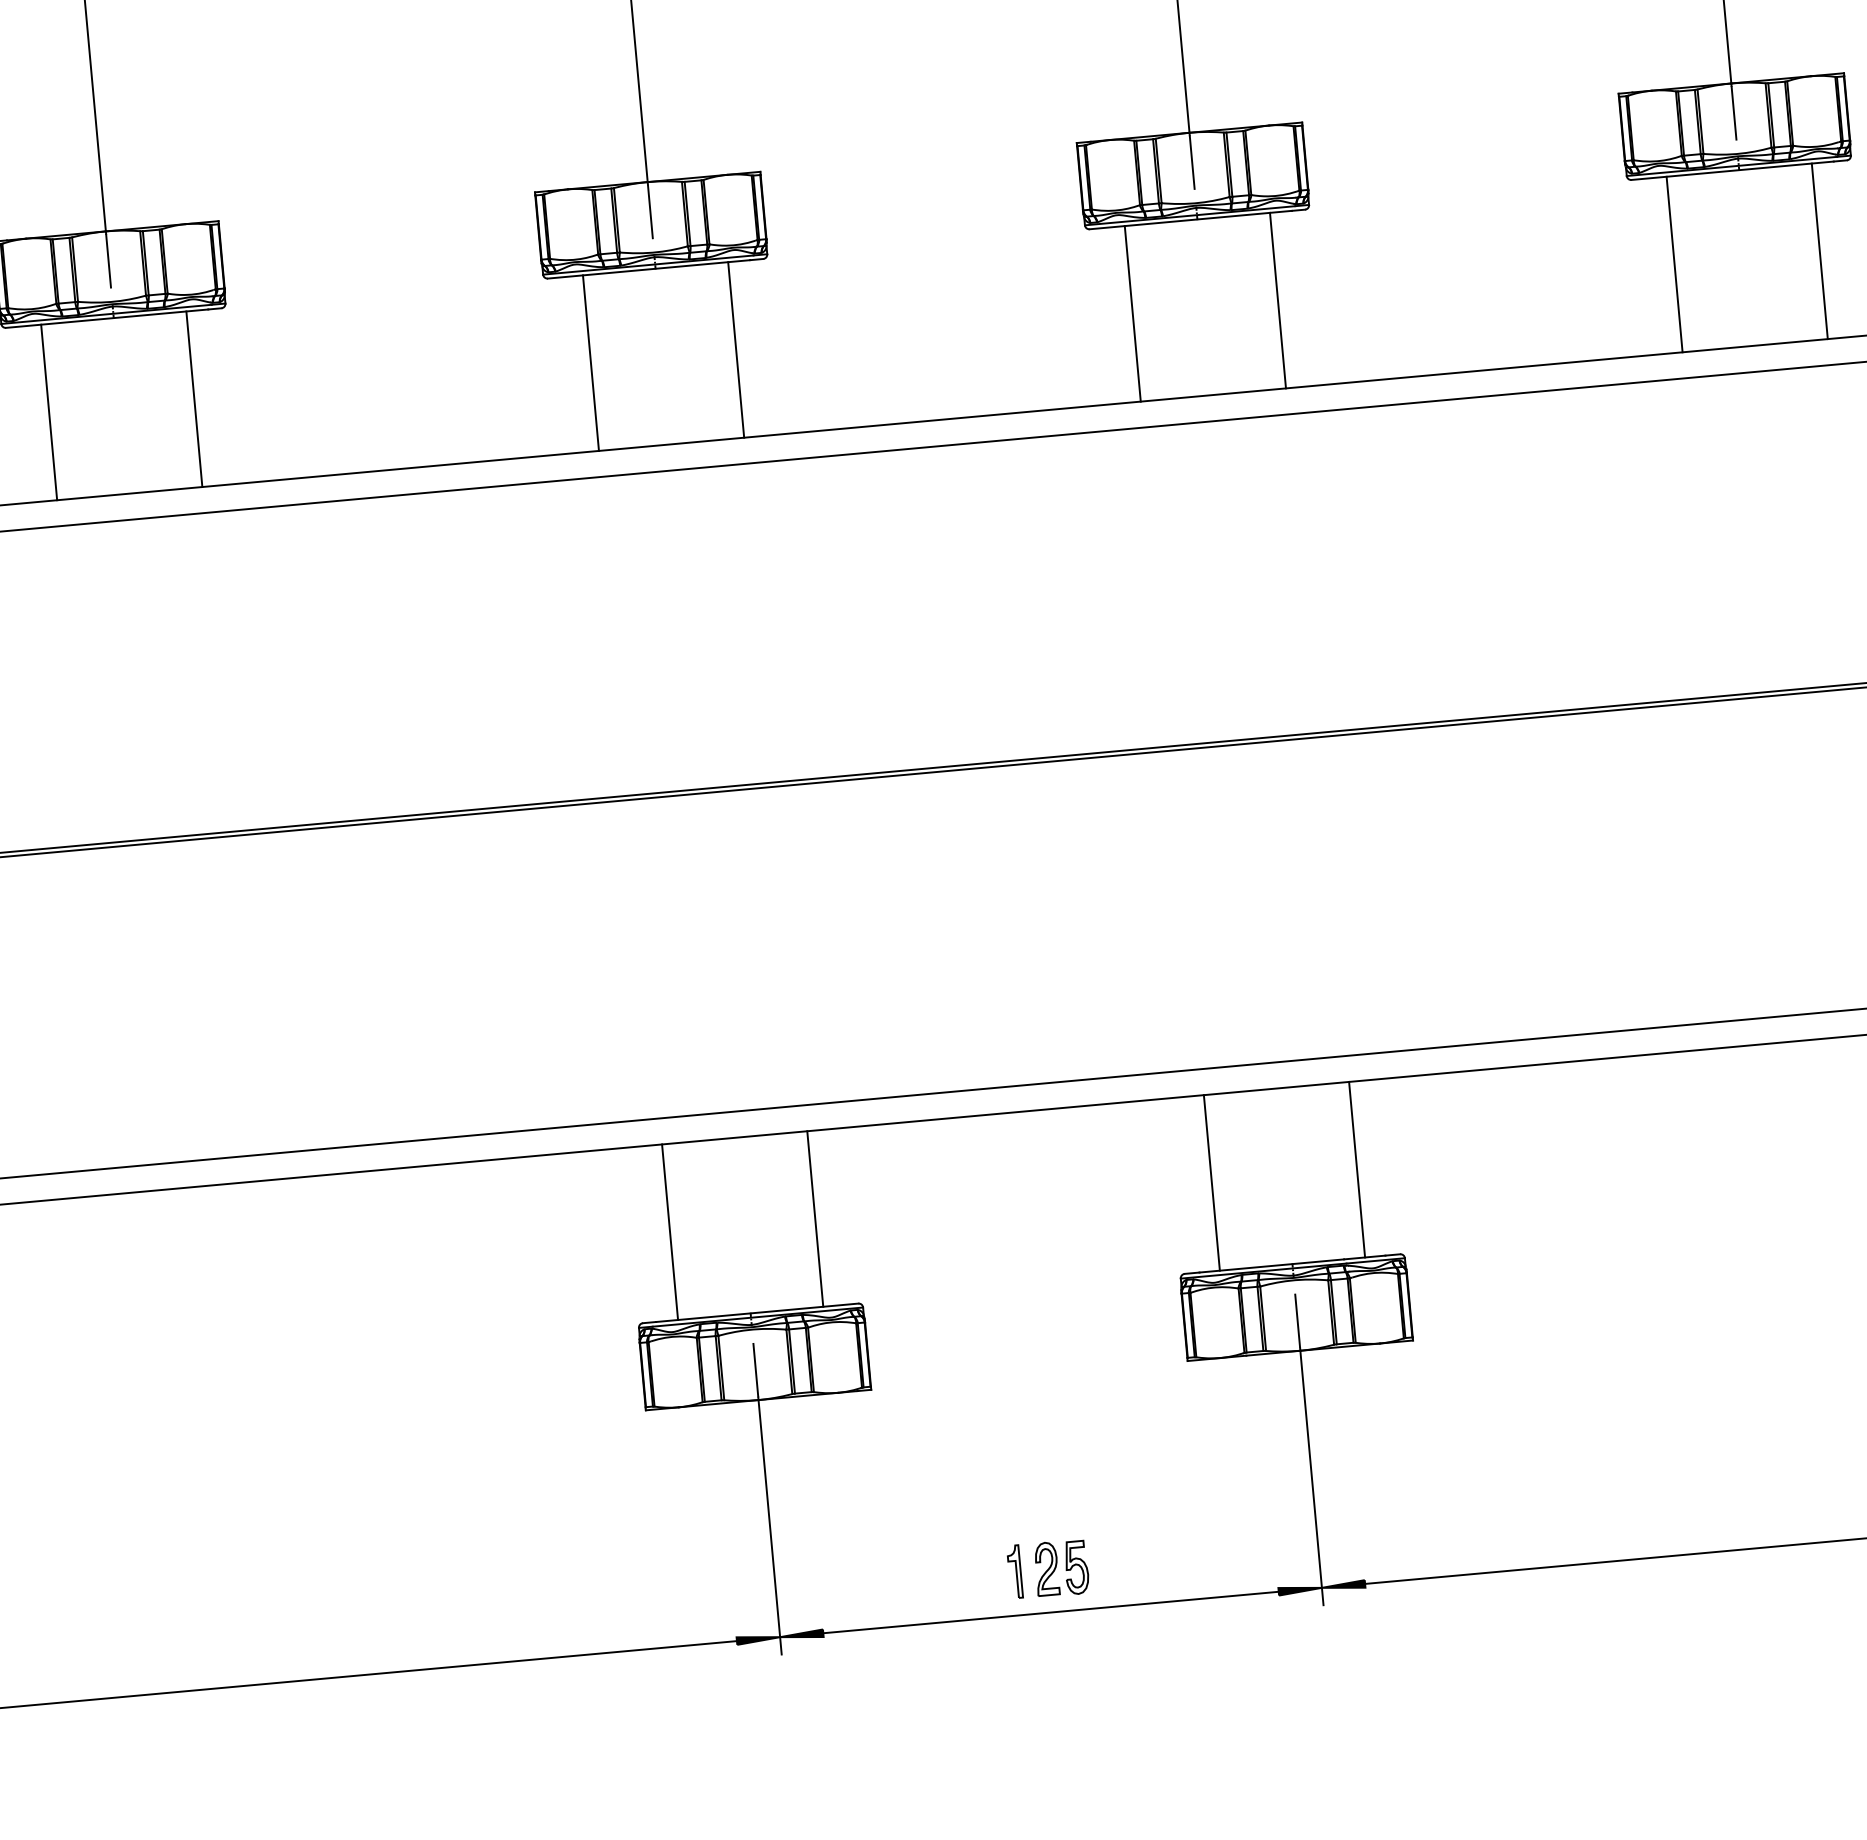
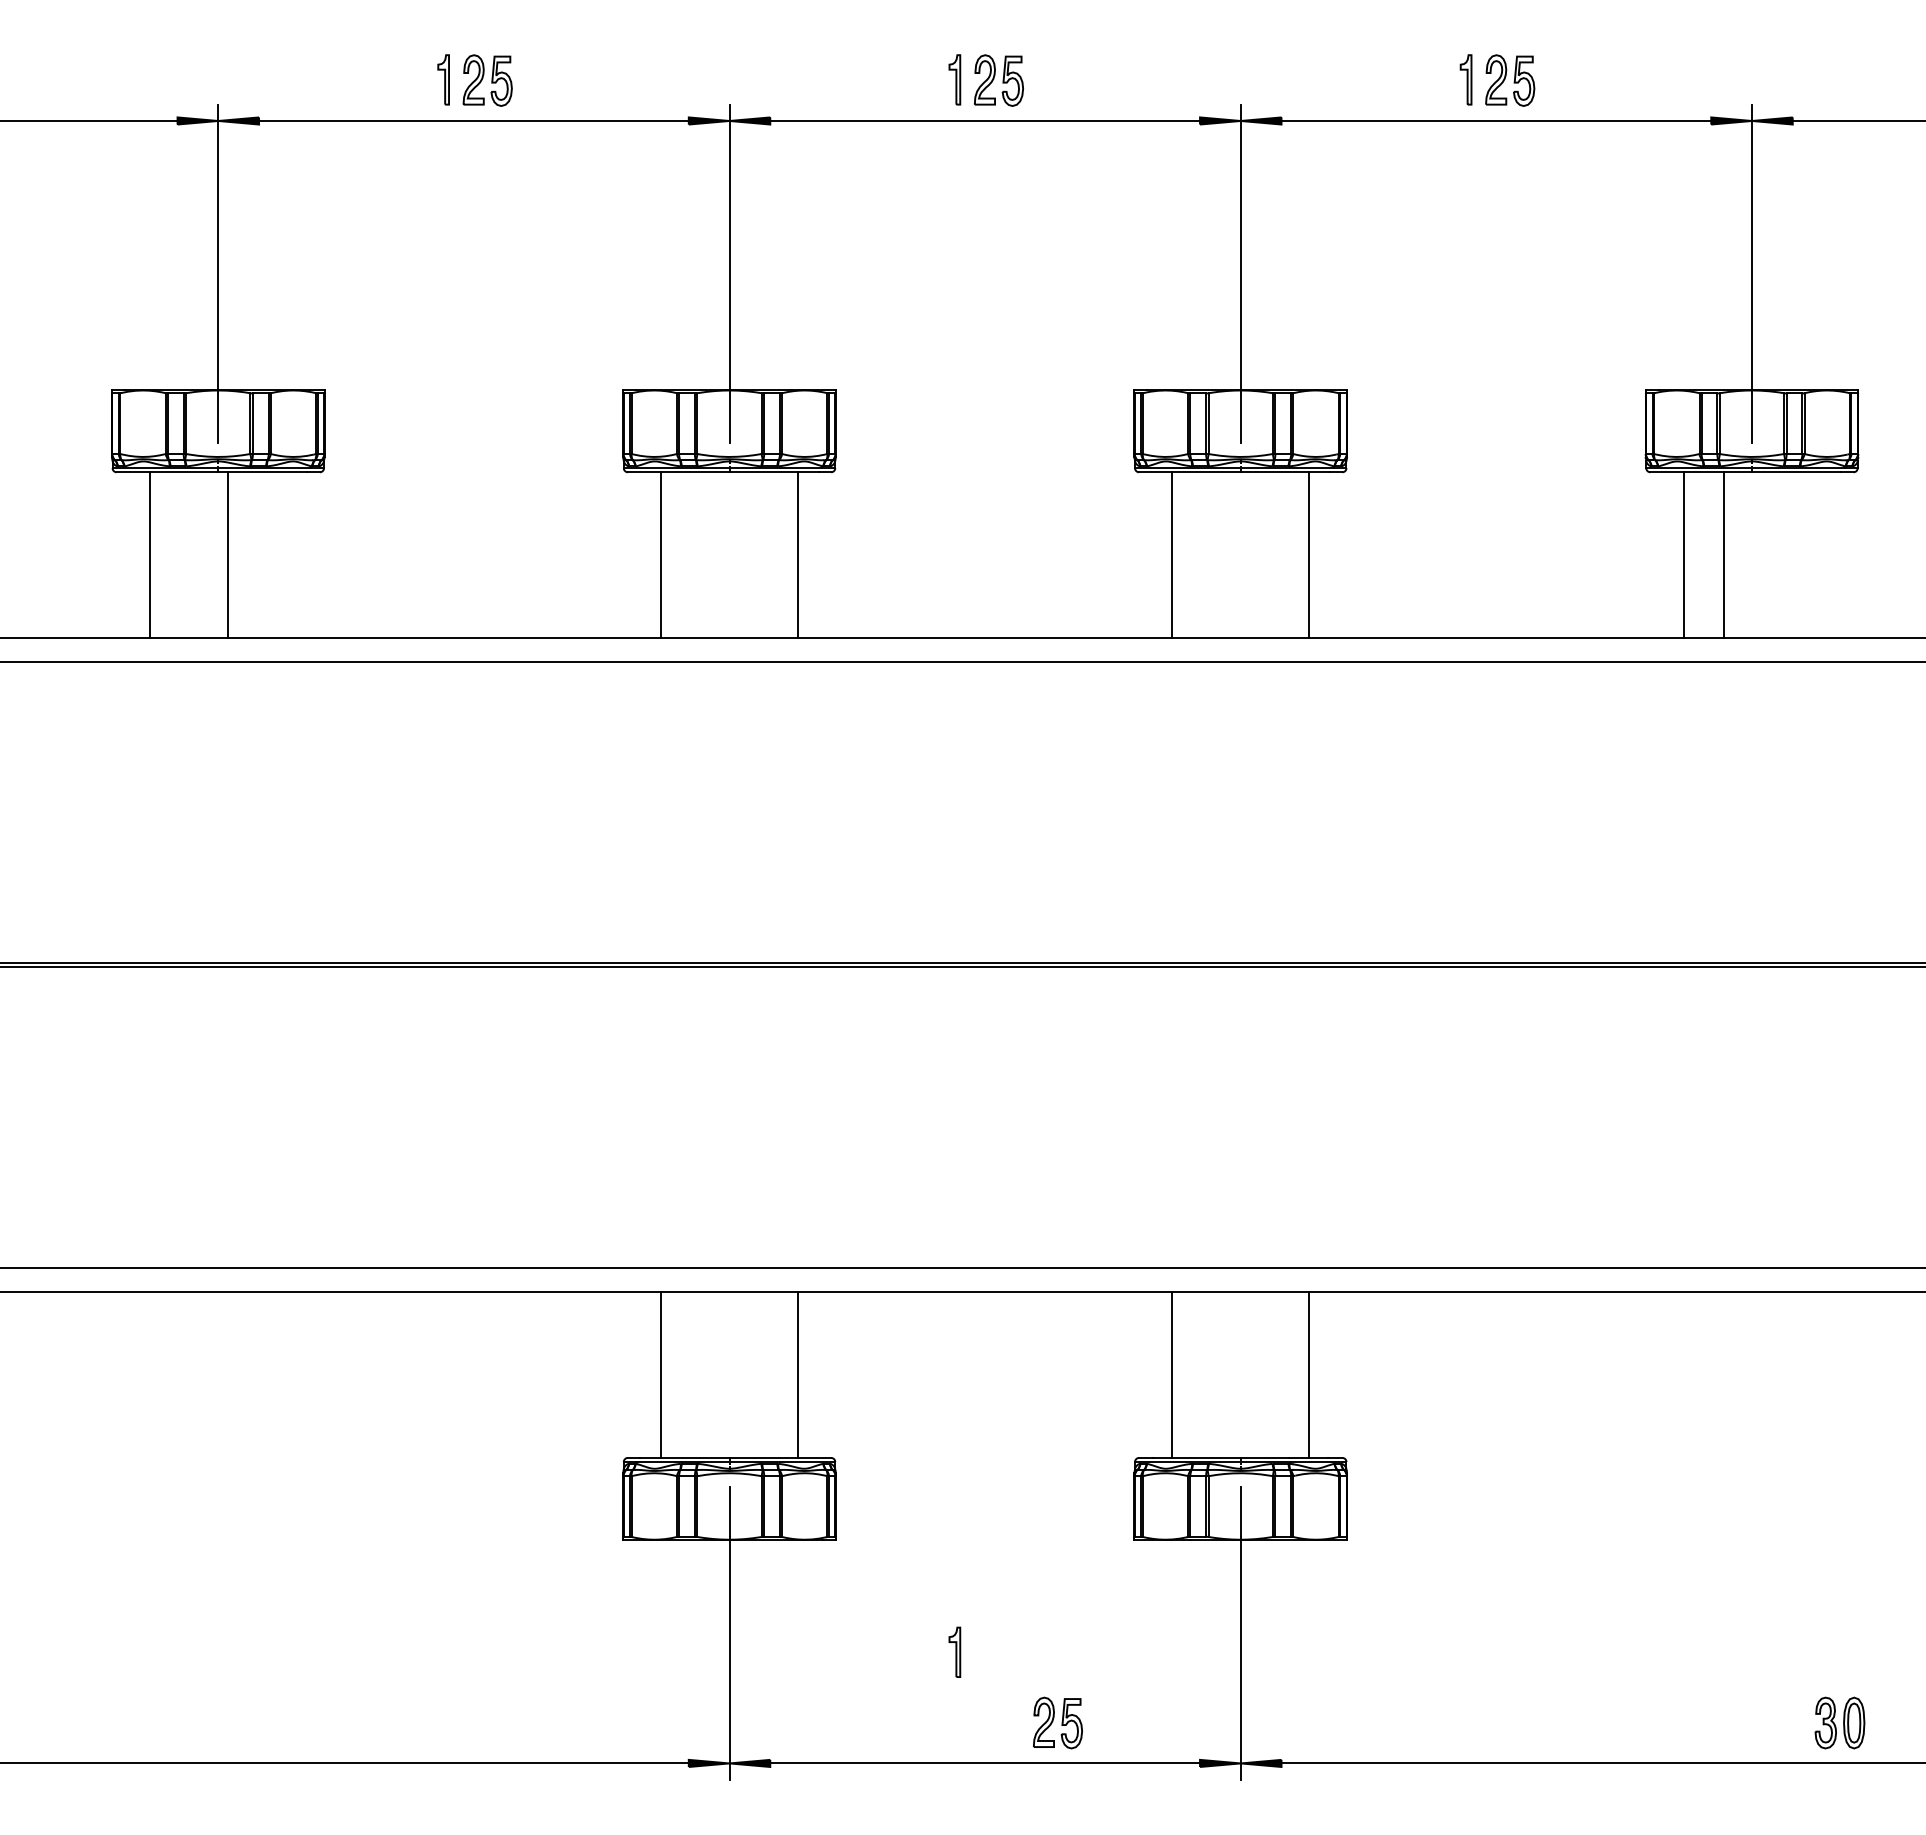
line: (1819, 250) -> (1723, 554), moved
line: (193, 398) -> (227, 554), moved
part: (1061, 1567) -> (1057, 1722), moved
part: (1014, 1571) -> (954, 1651), moved

